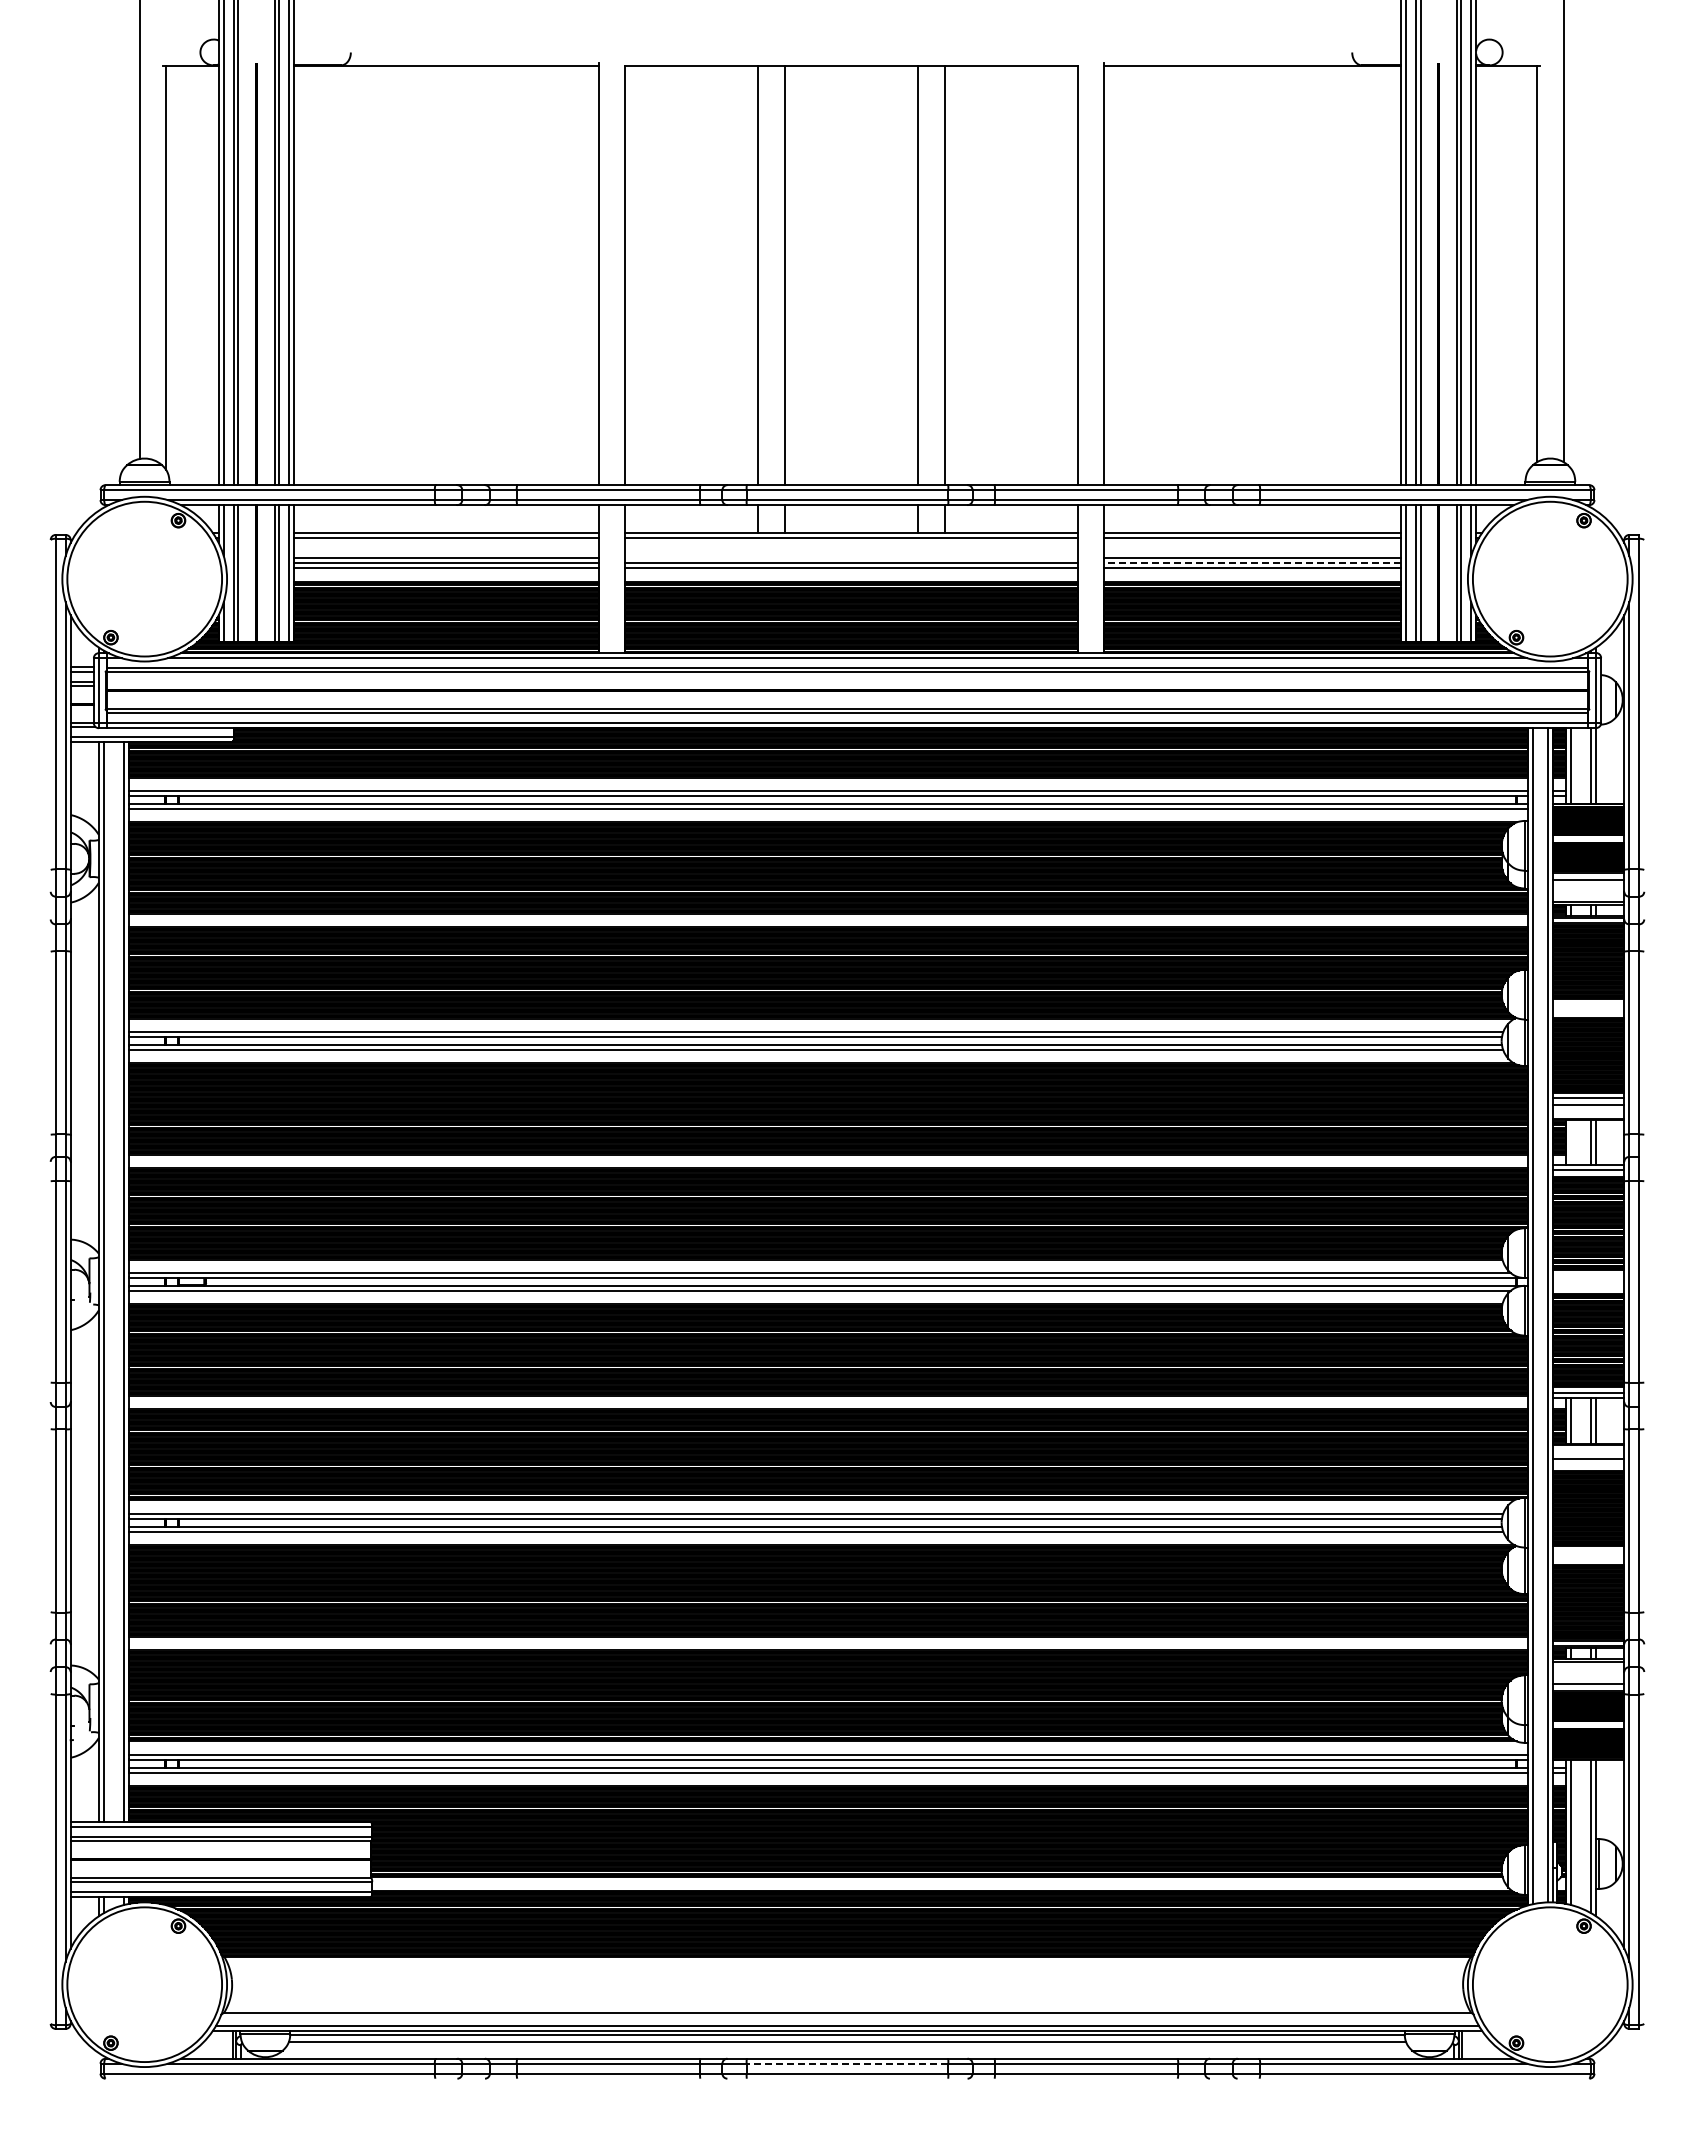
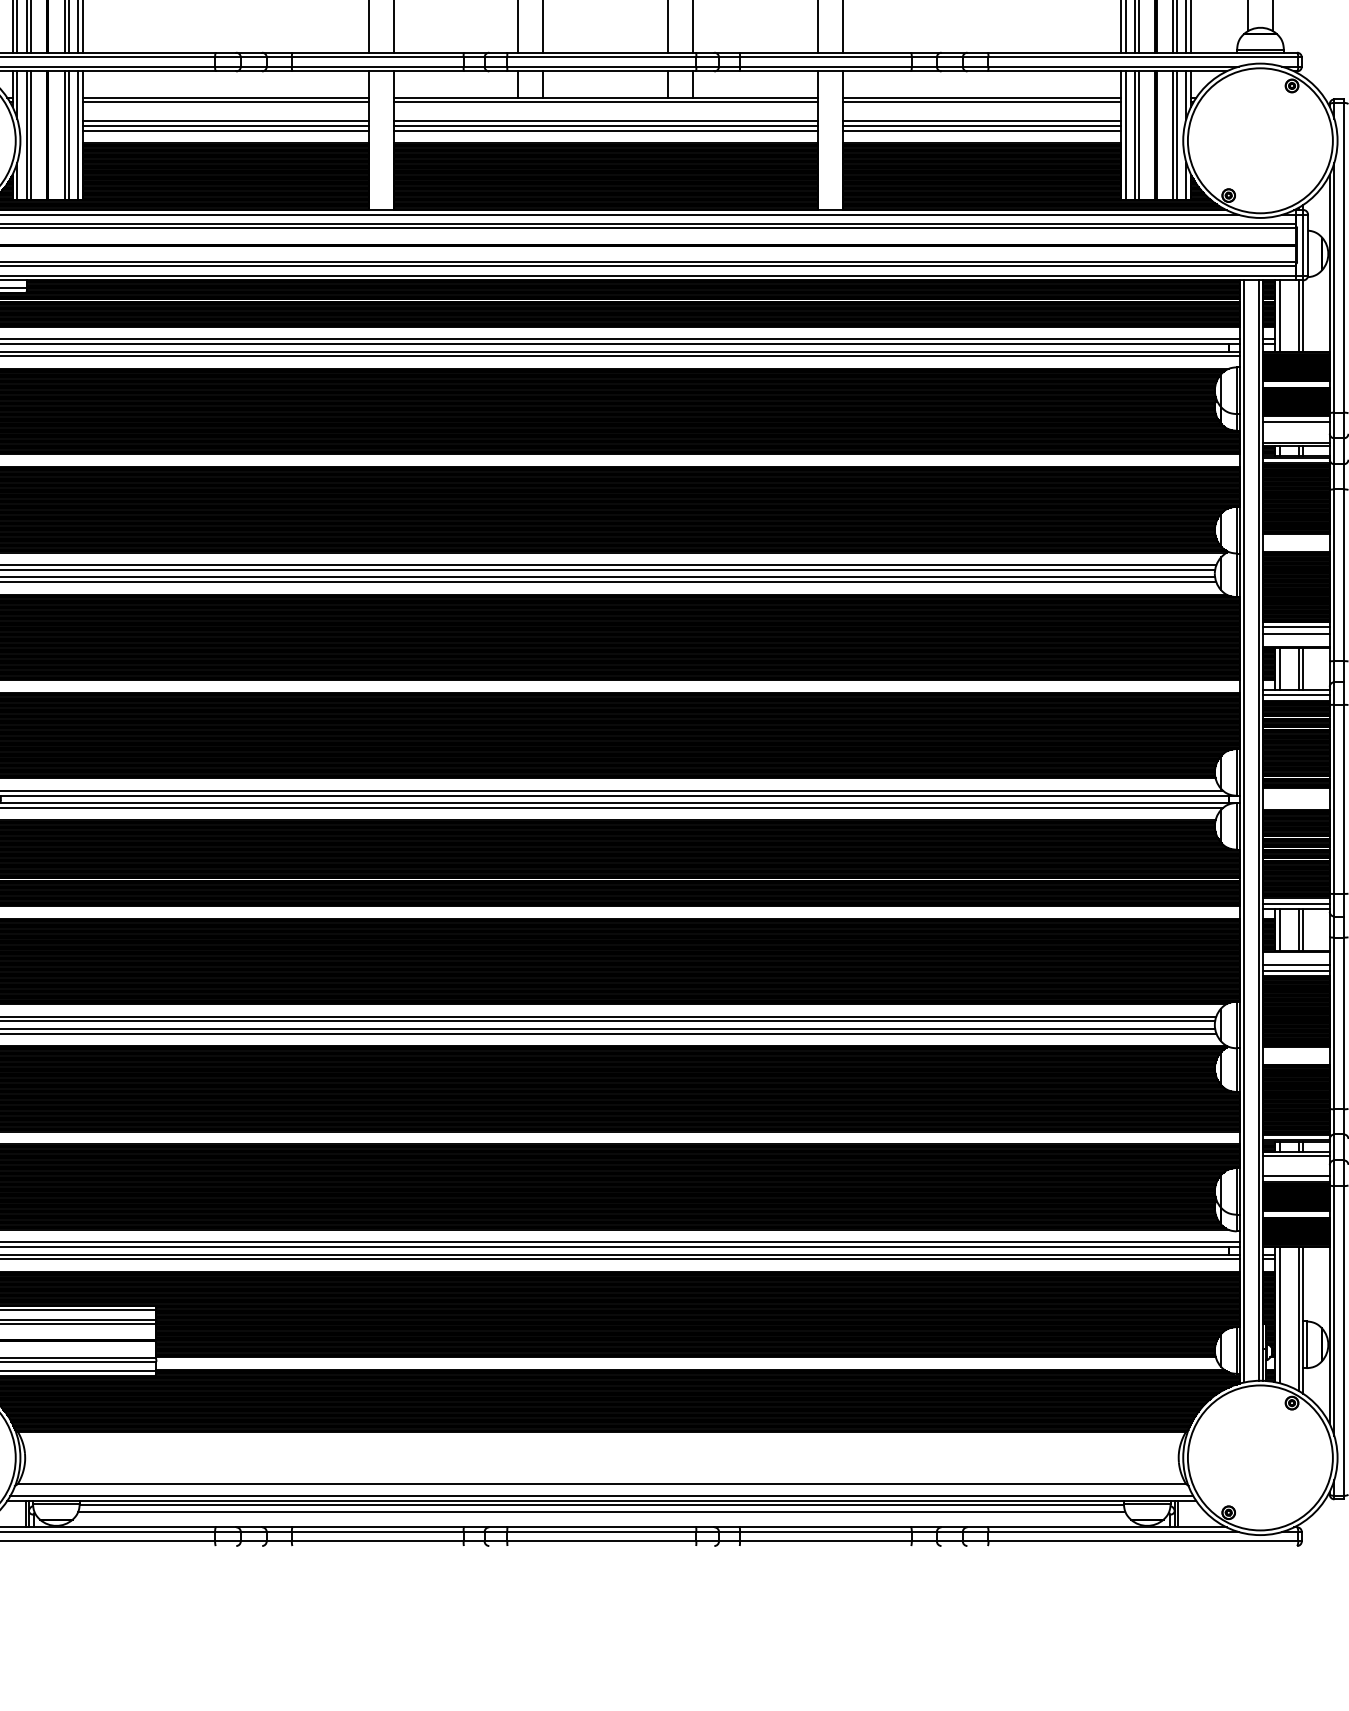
line: (851, 558) -> (605, 121), added
line: (1252, 563) -> (981, 126), dashed -> solid
line: (1571, 1142) -> (1280, 668), added
line: (1588, 1465) -> (1296, 971), added
line: (847, 2063) -> (601, 1531), dashed -> solid

